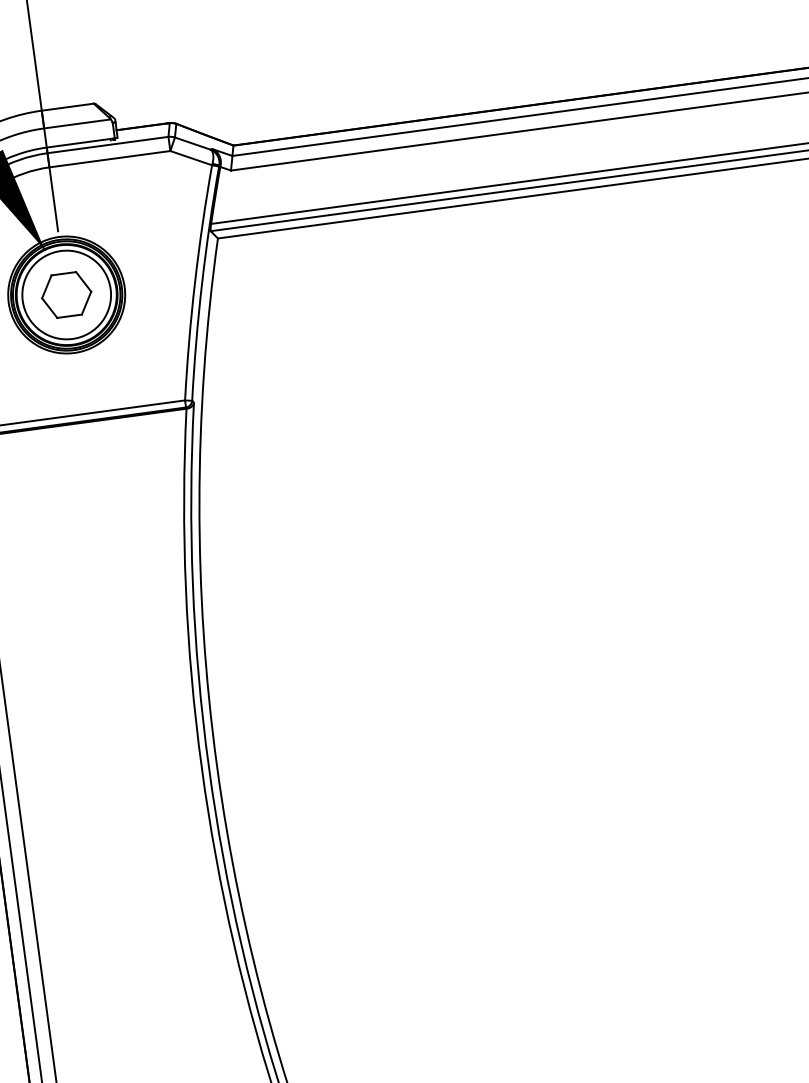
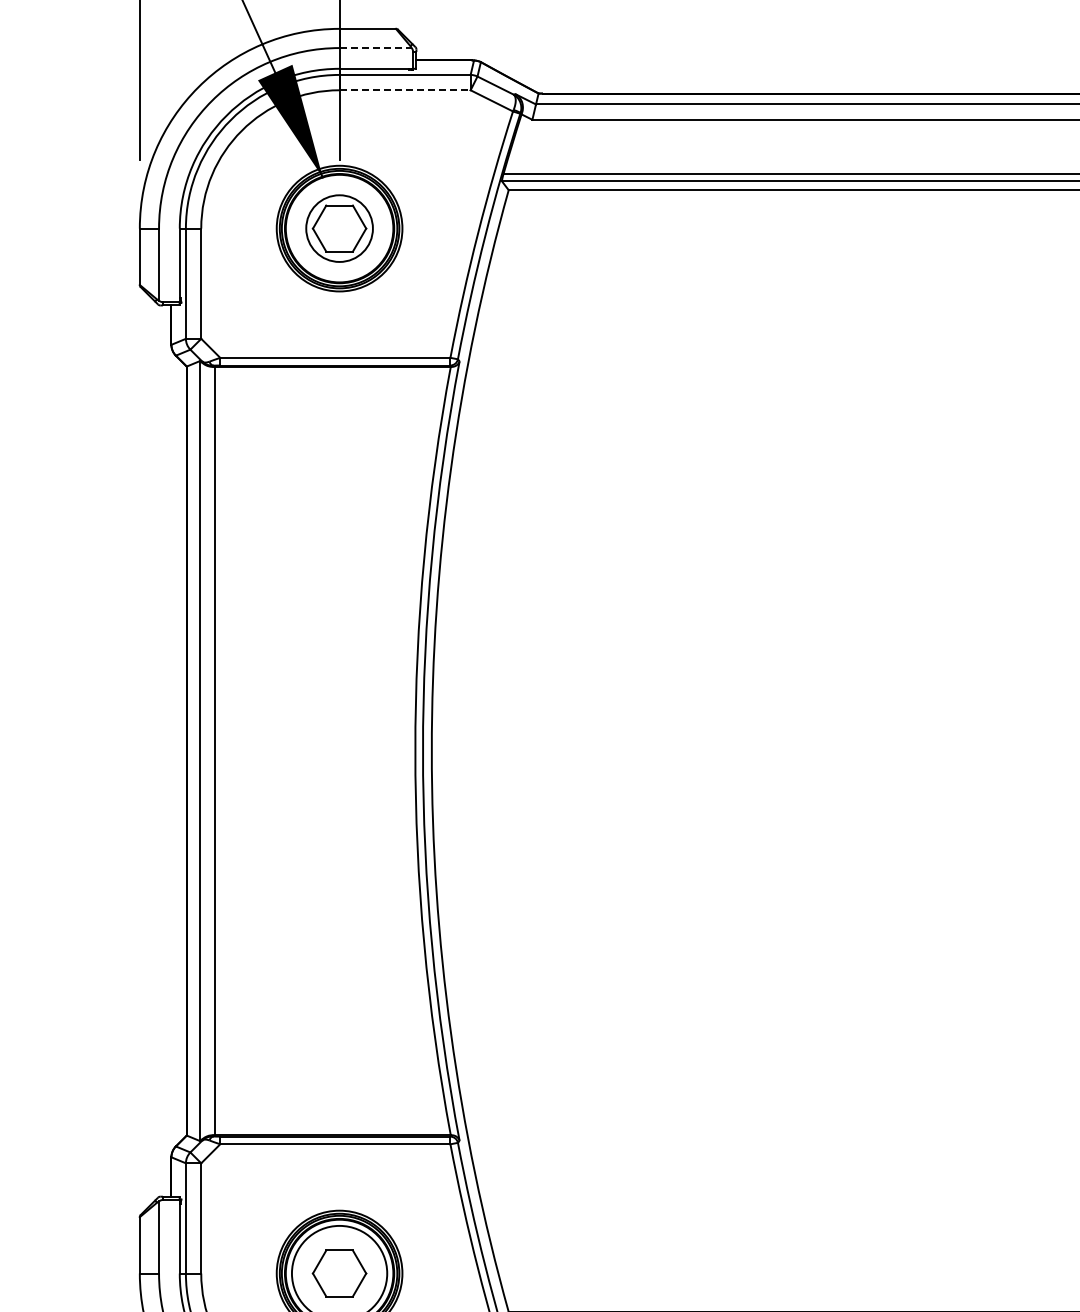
line: (78, 124) -> (376, 48), solid -> dashed
line: (110, 159) -> (405, 90), solid -> dashed
circle: (66, 294) -> (339, 228), size x0.7

